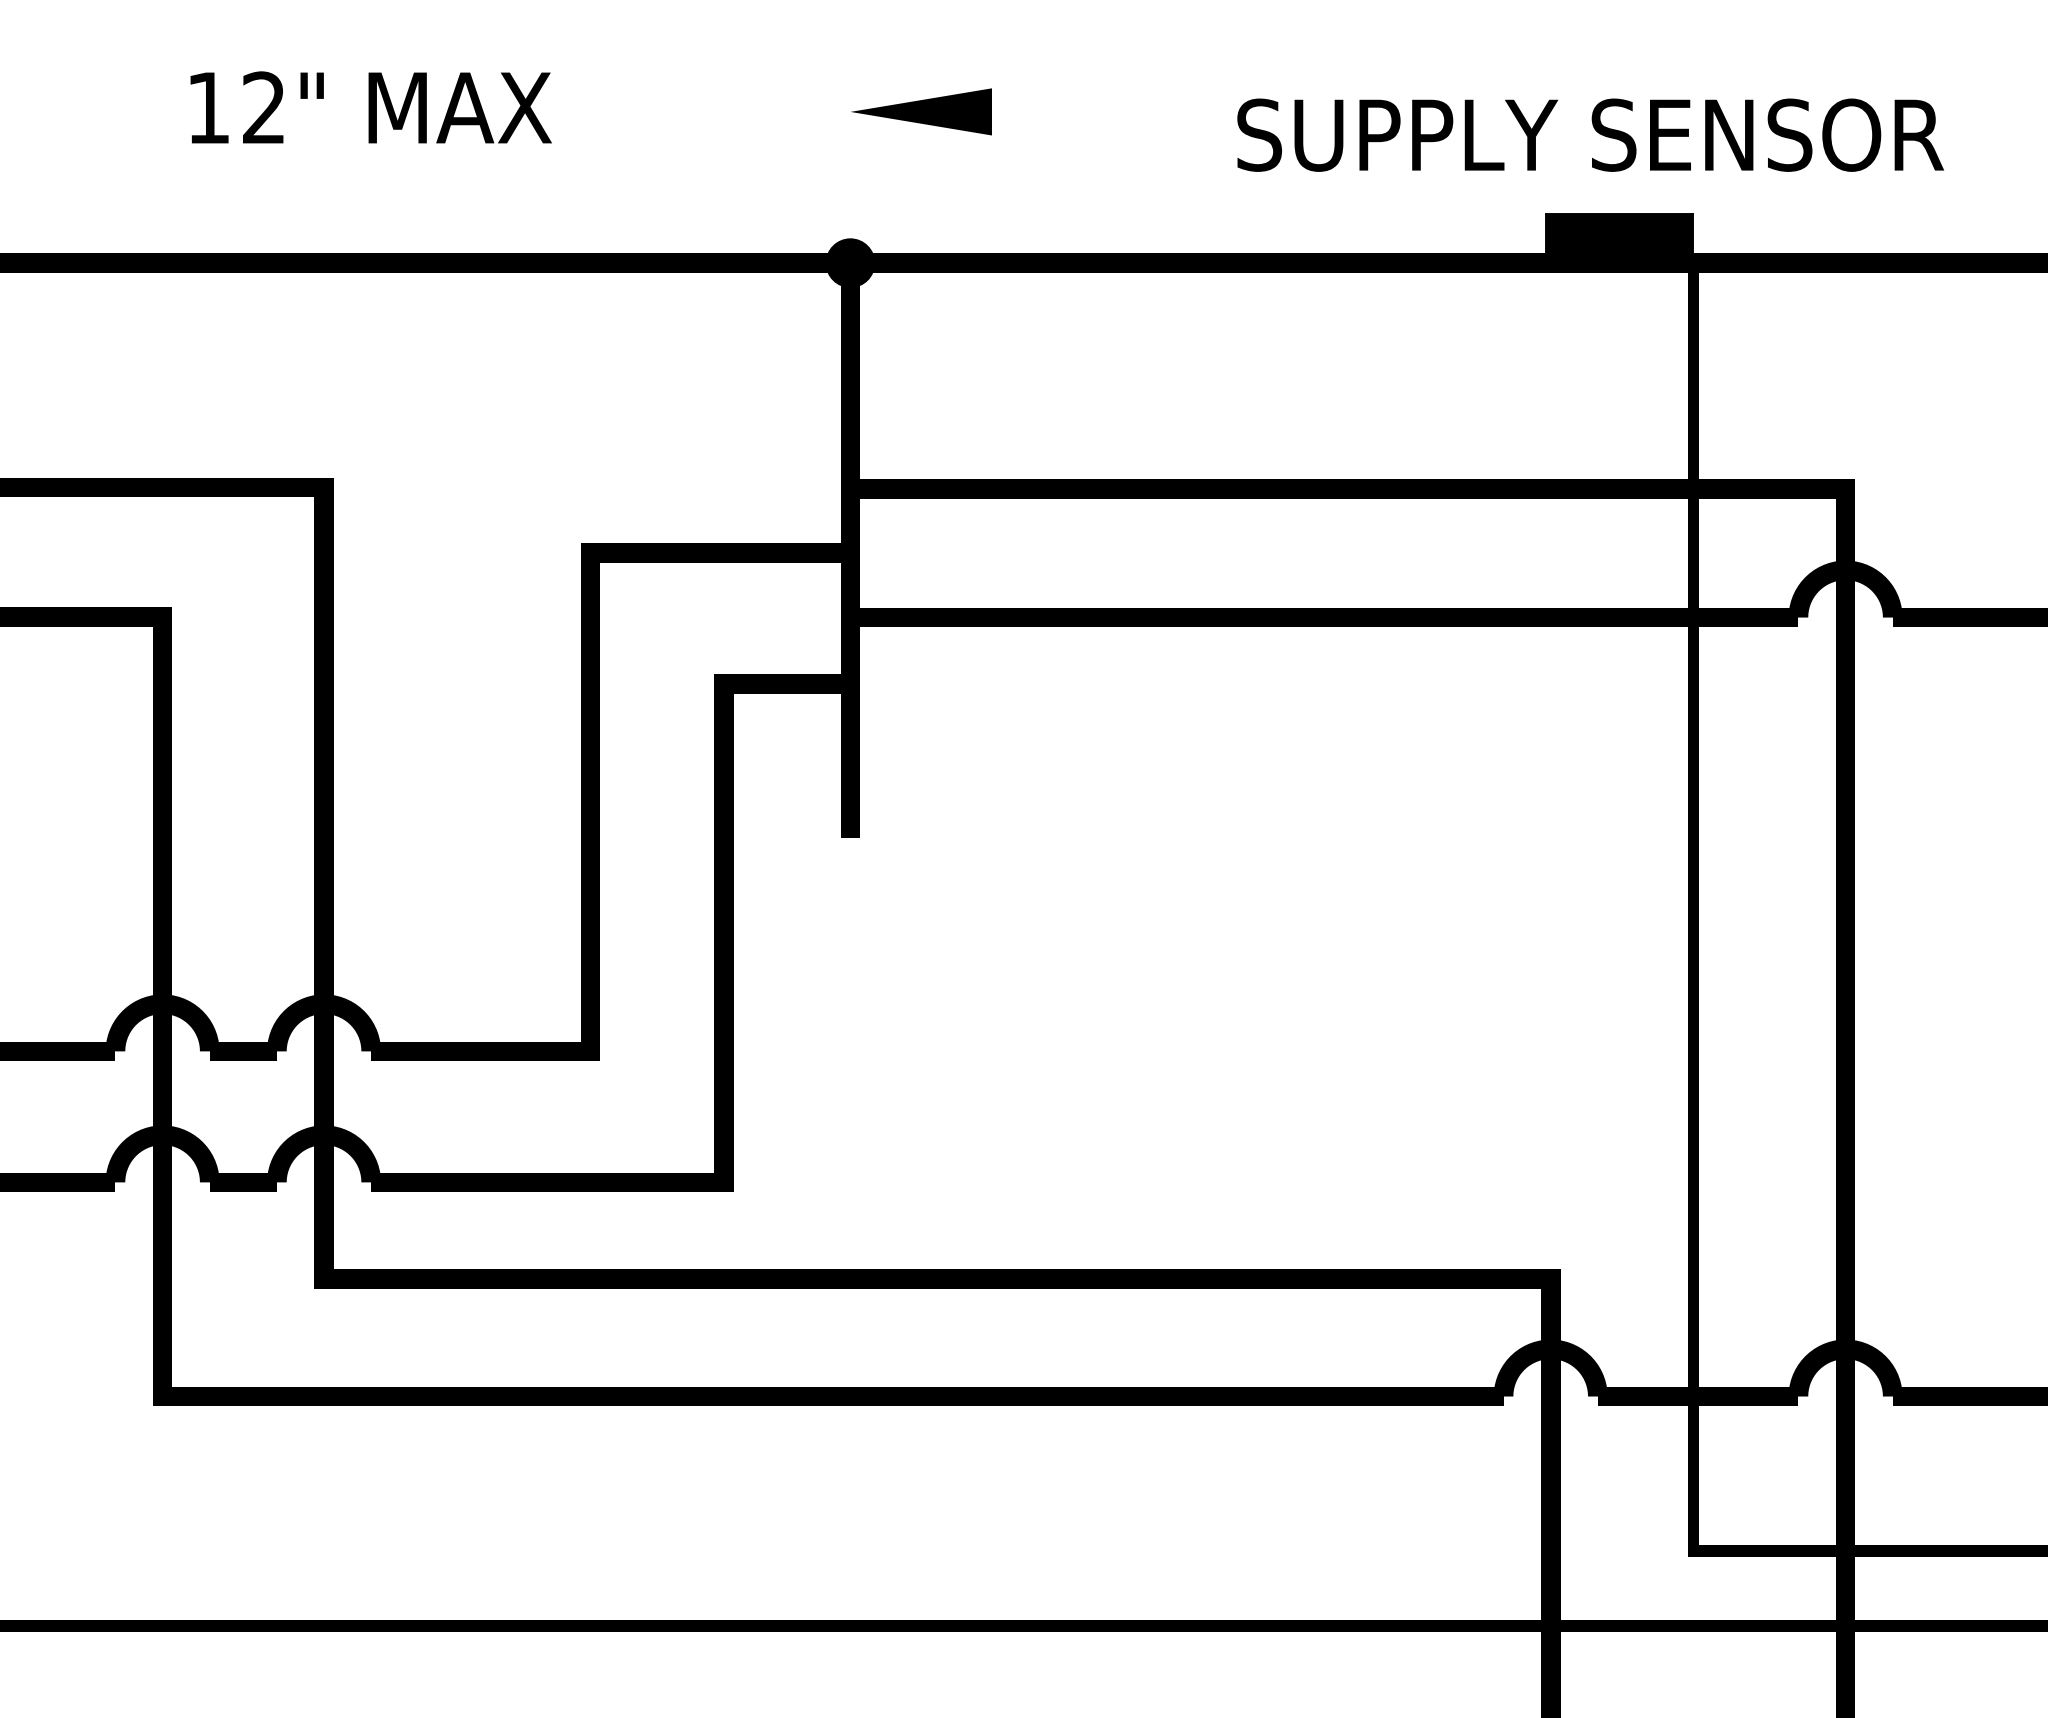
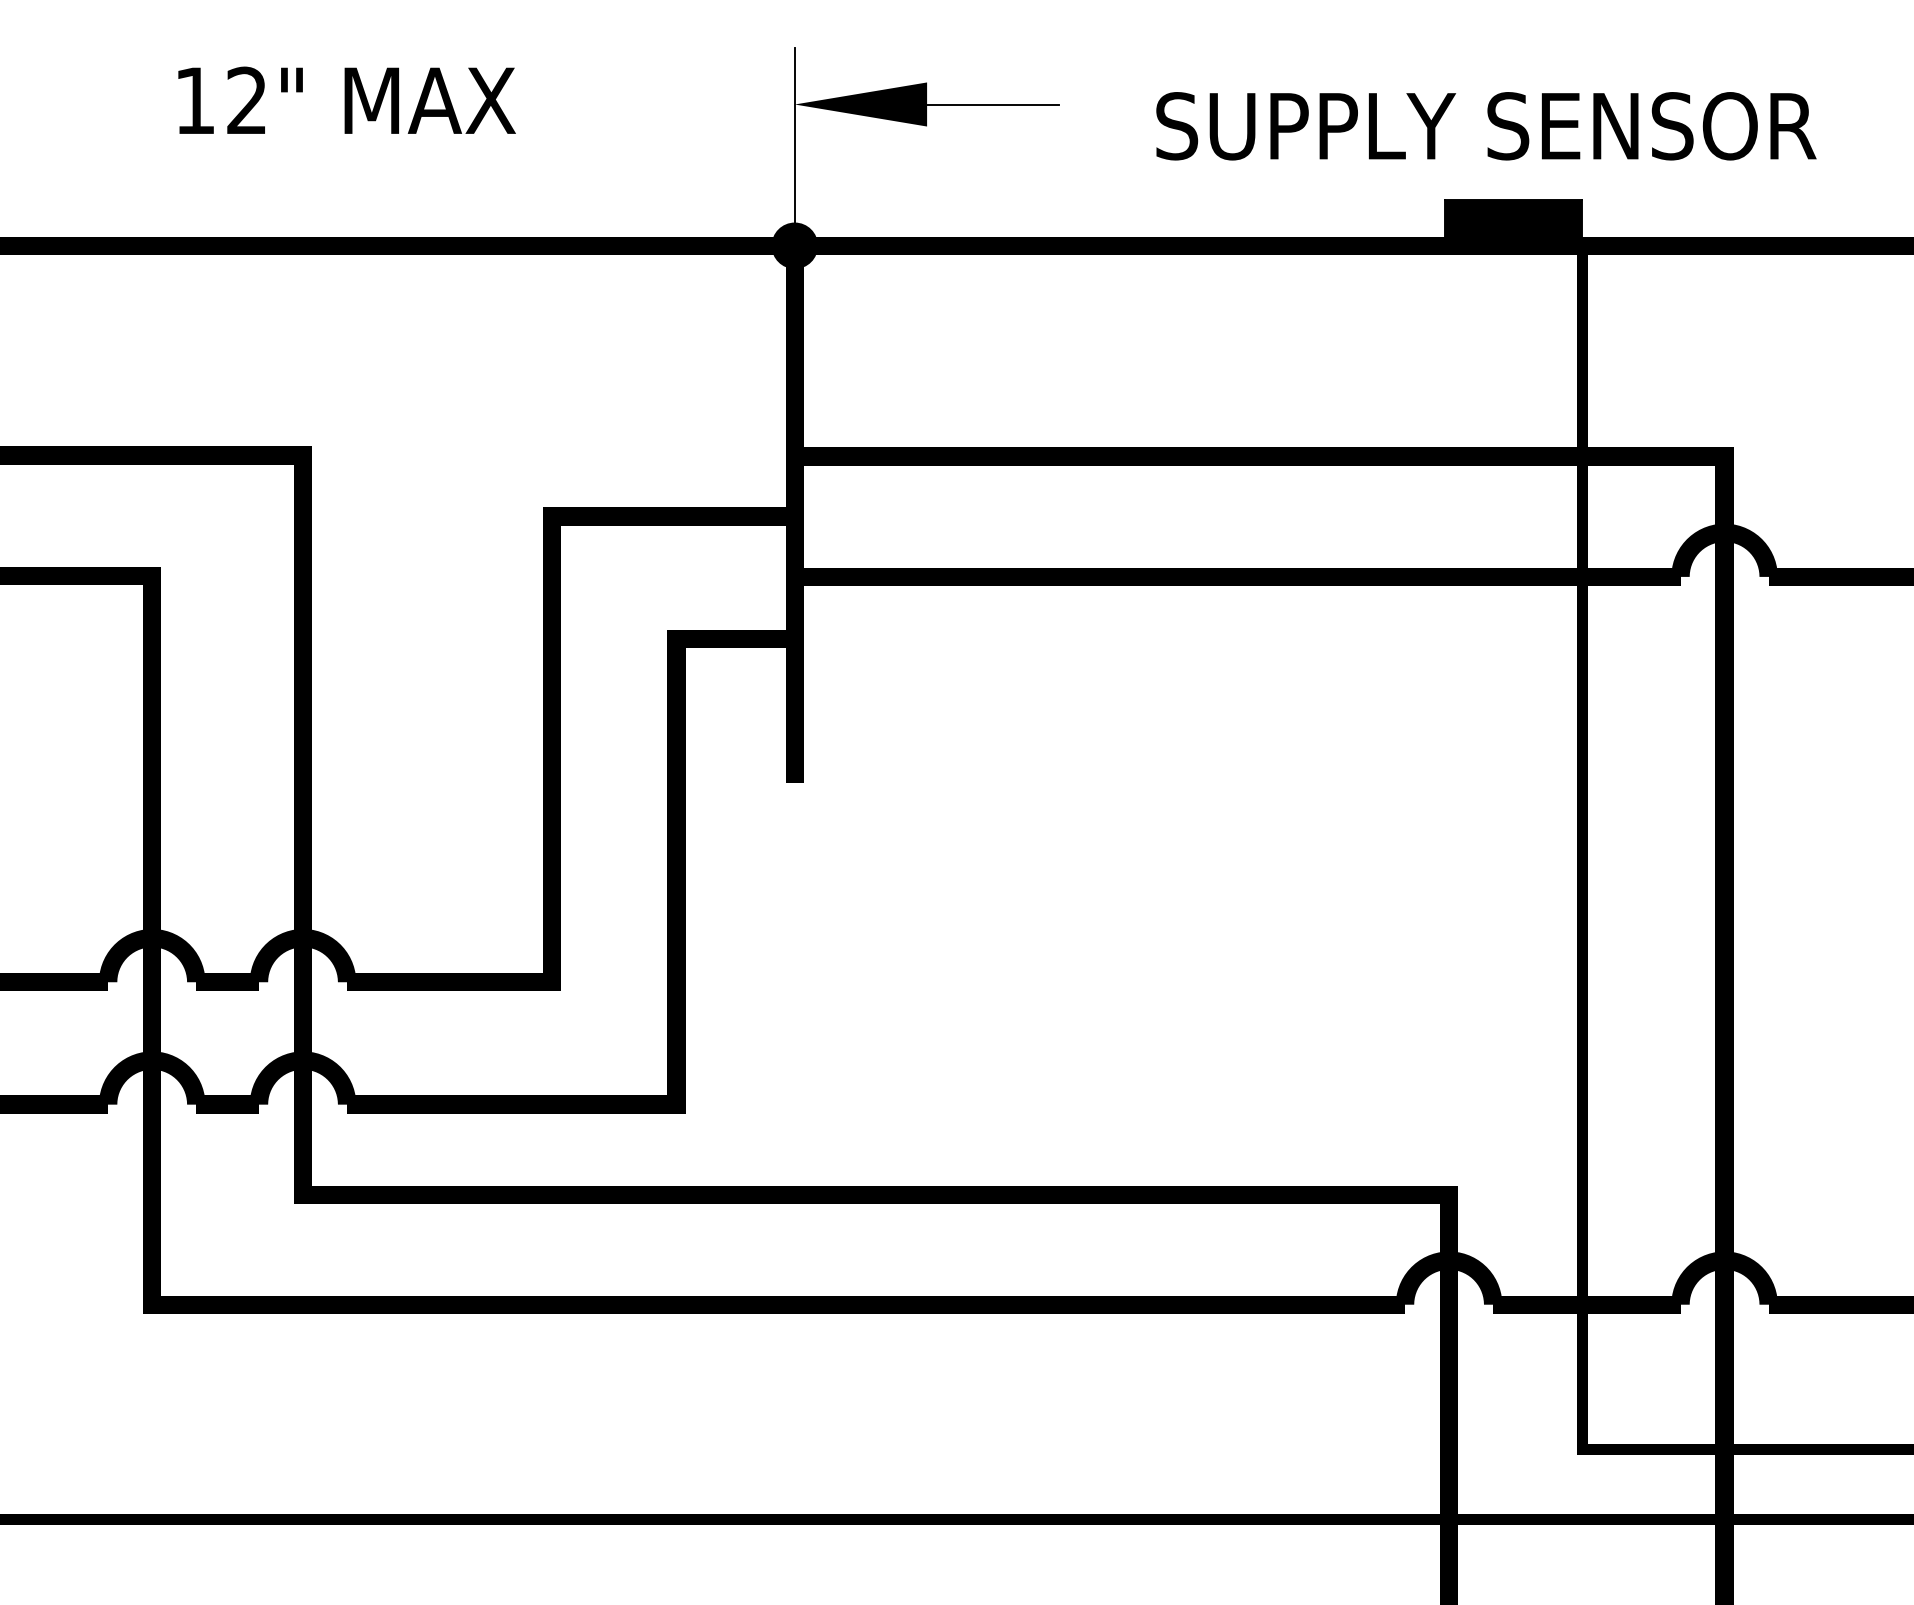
line: (1062, 111) -> (992, 104), added
line: (850, 152) -> (794, 142), added

